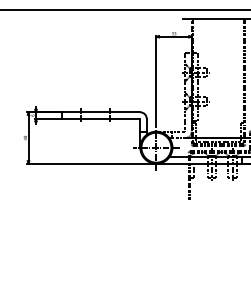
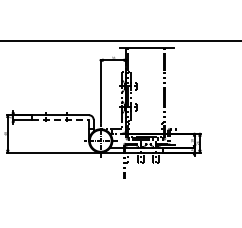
line: (102, 118) -> (61, 119), solid -> dashed

